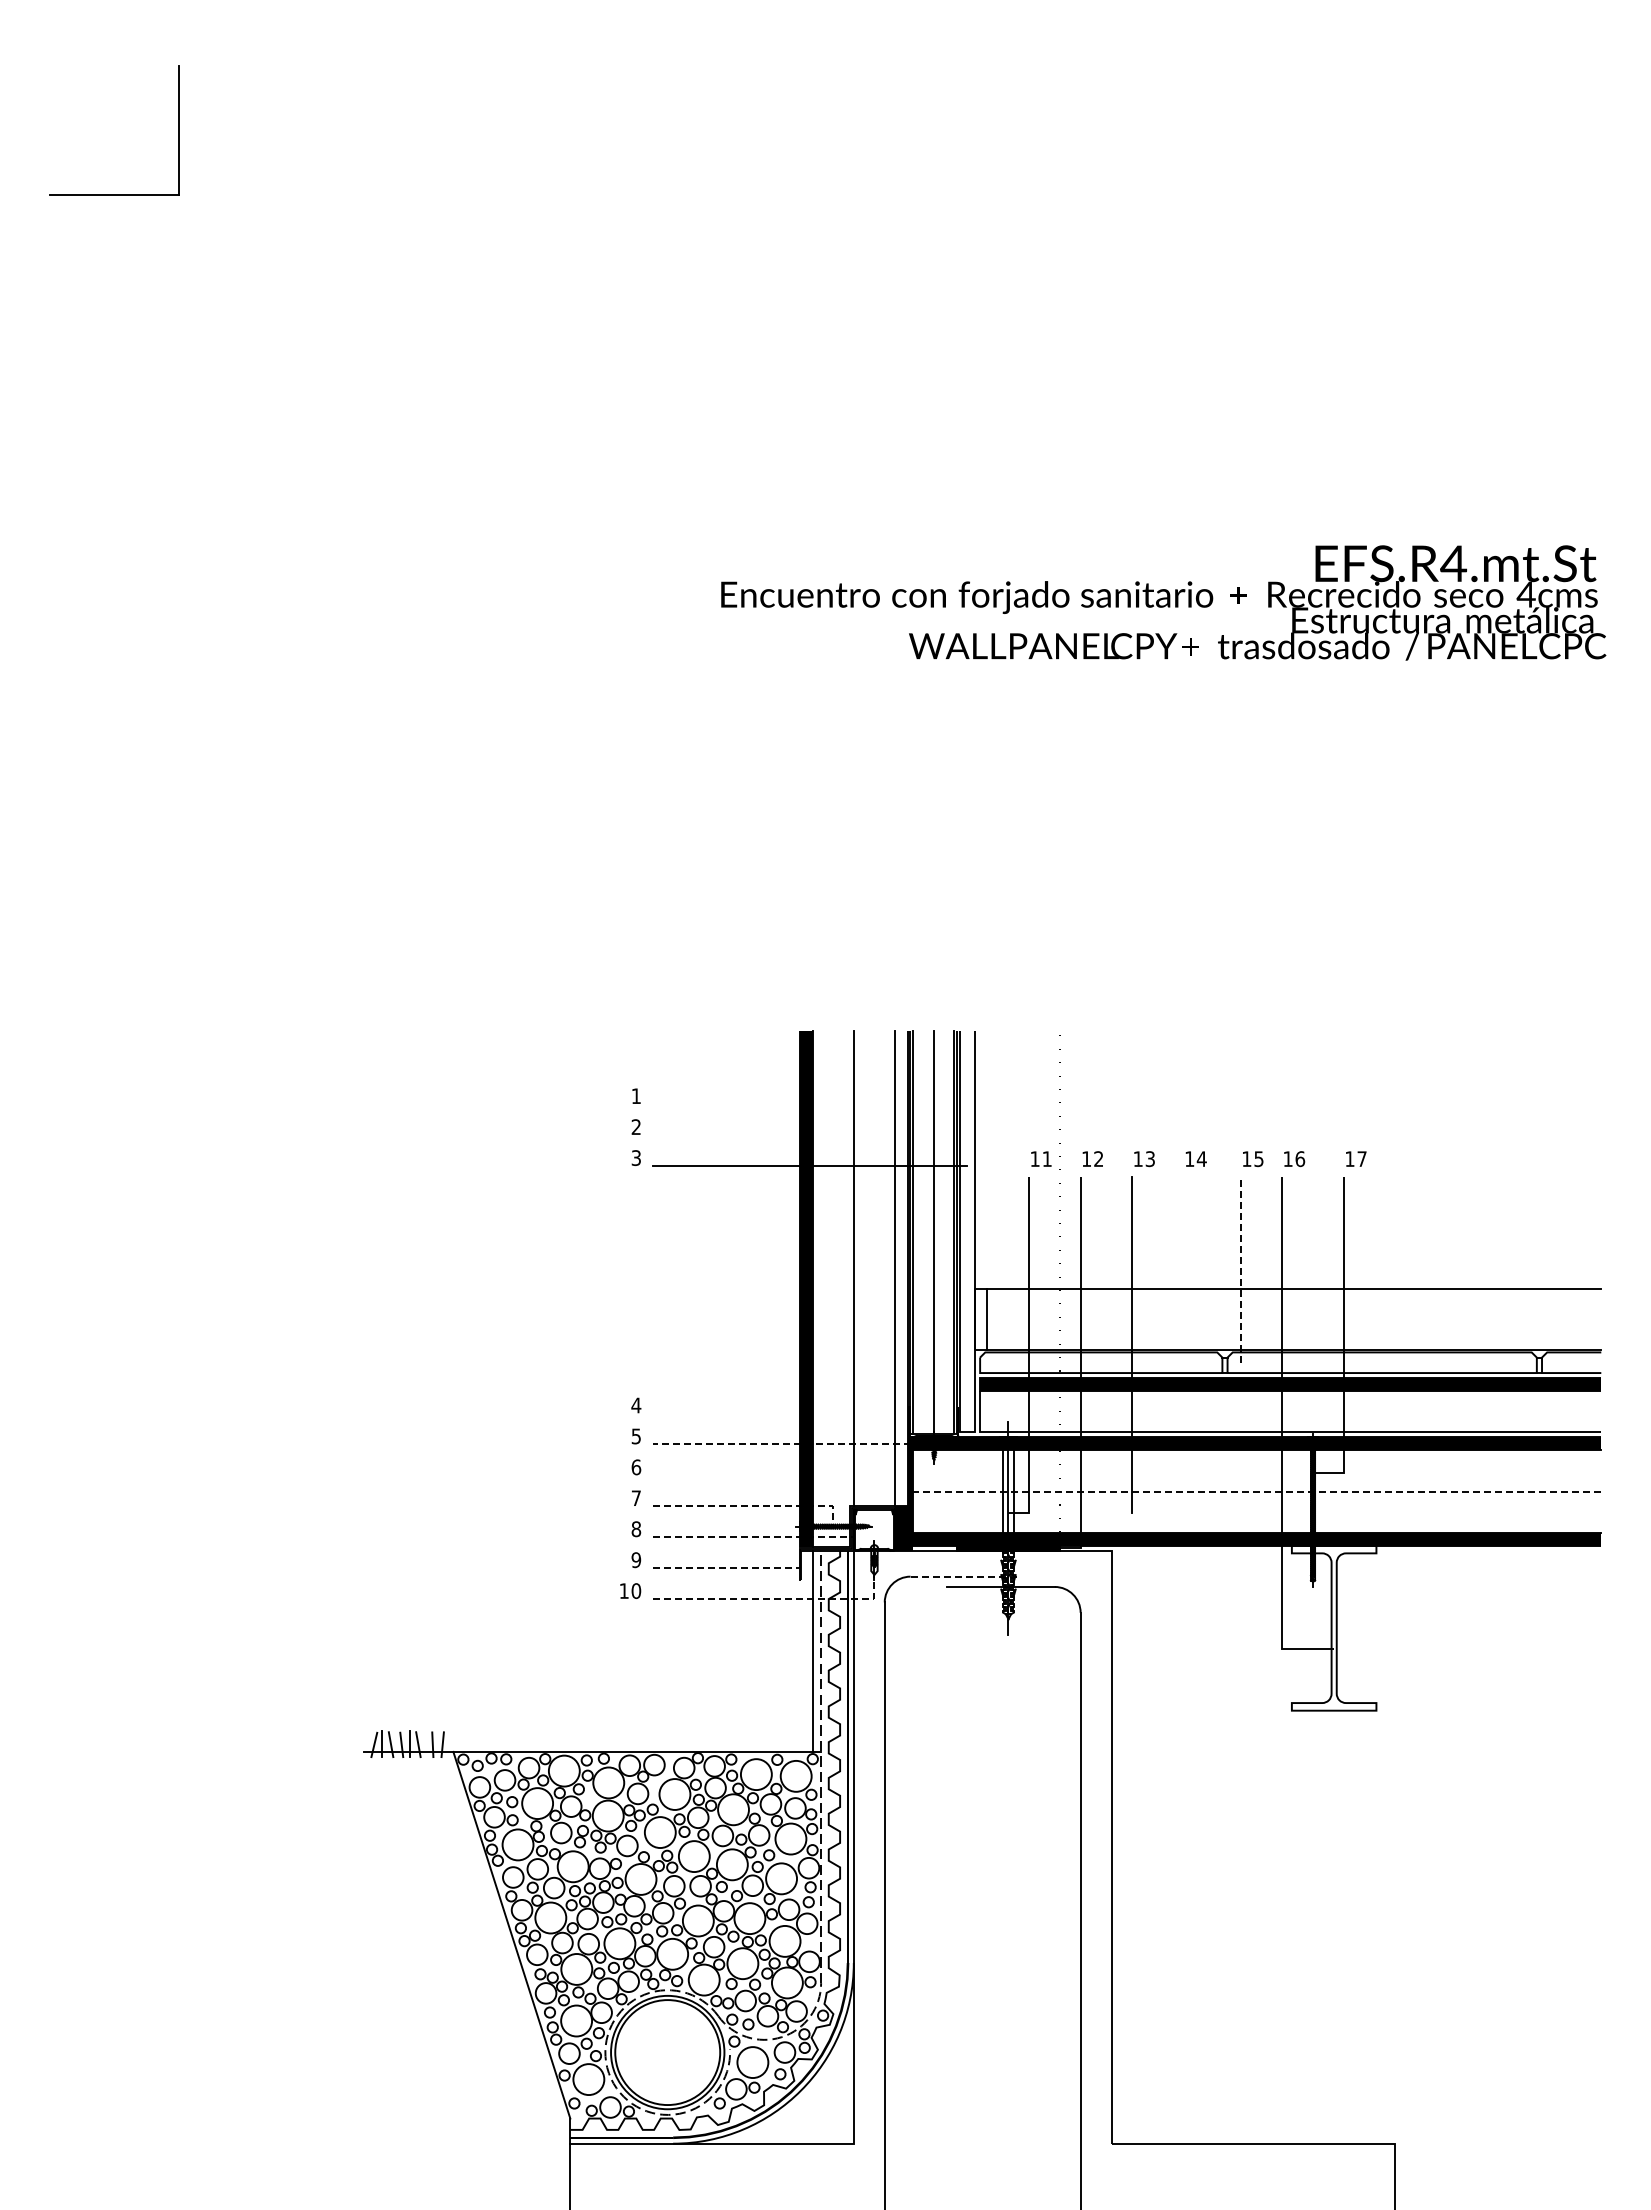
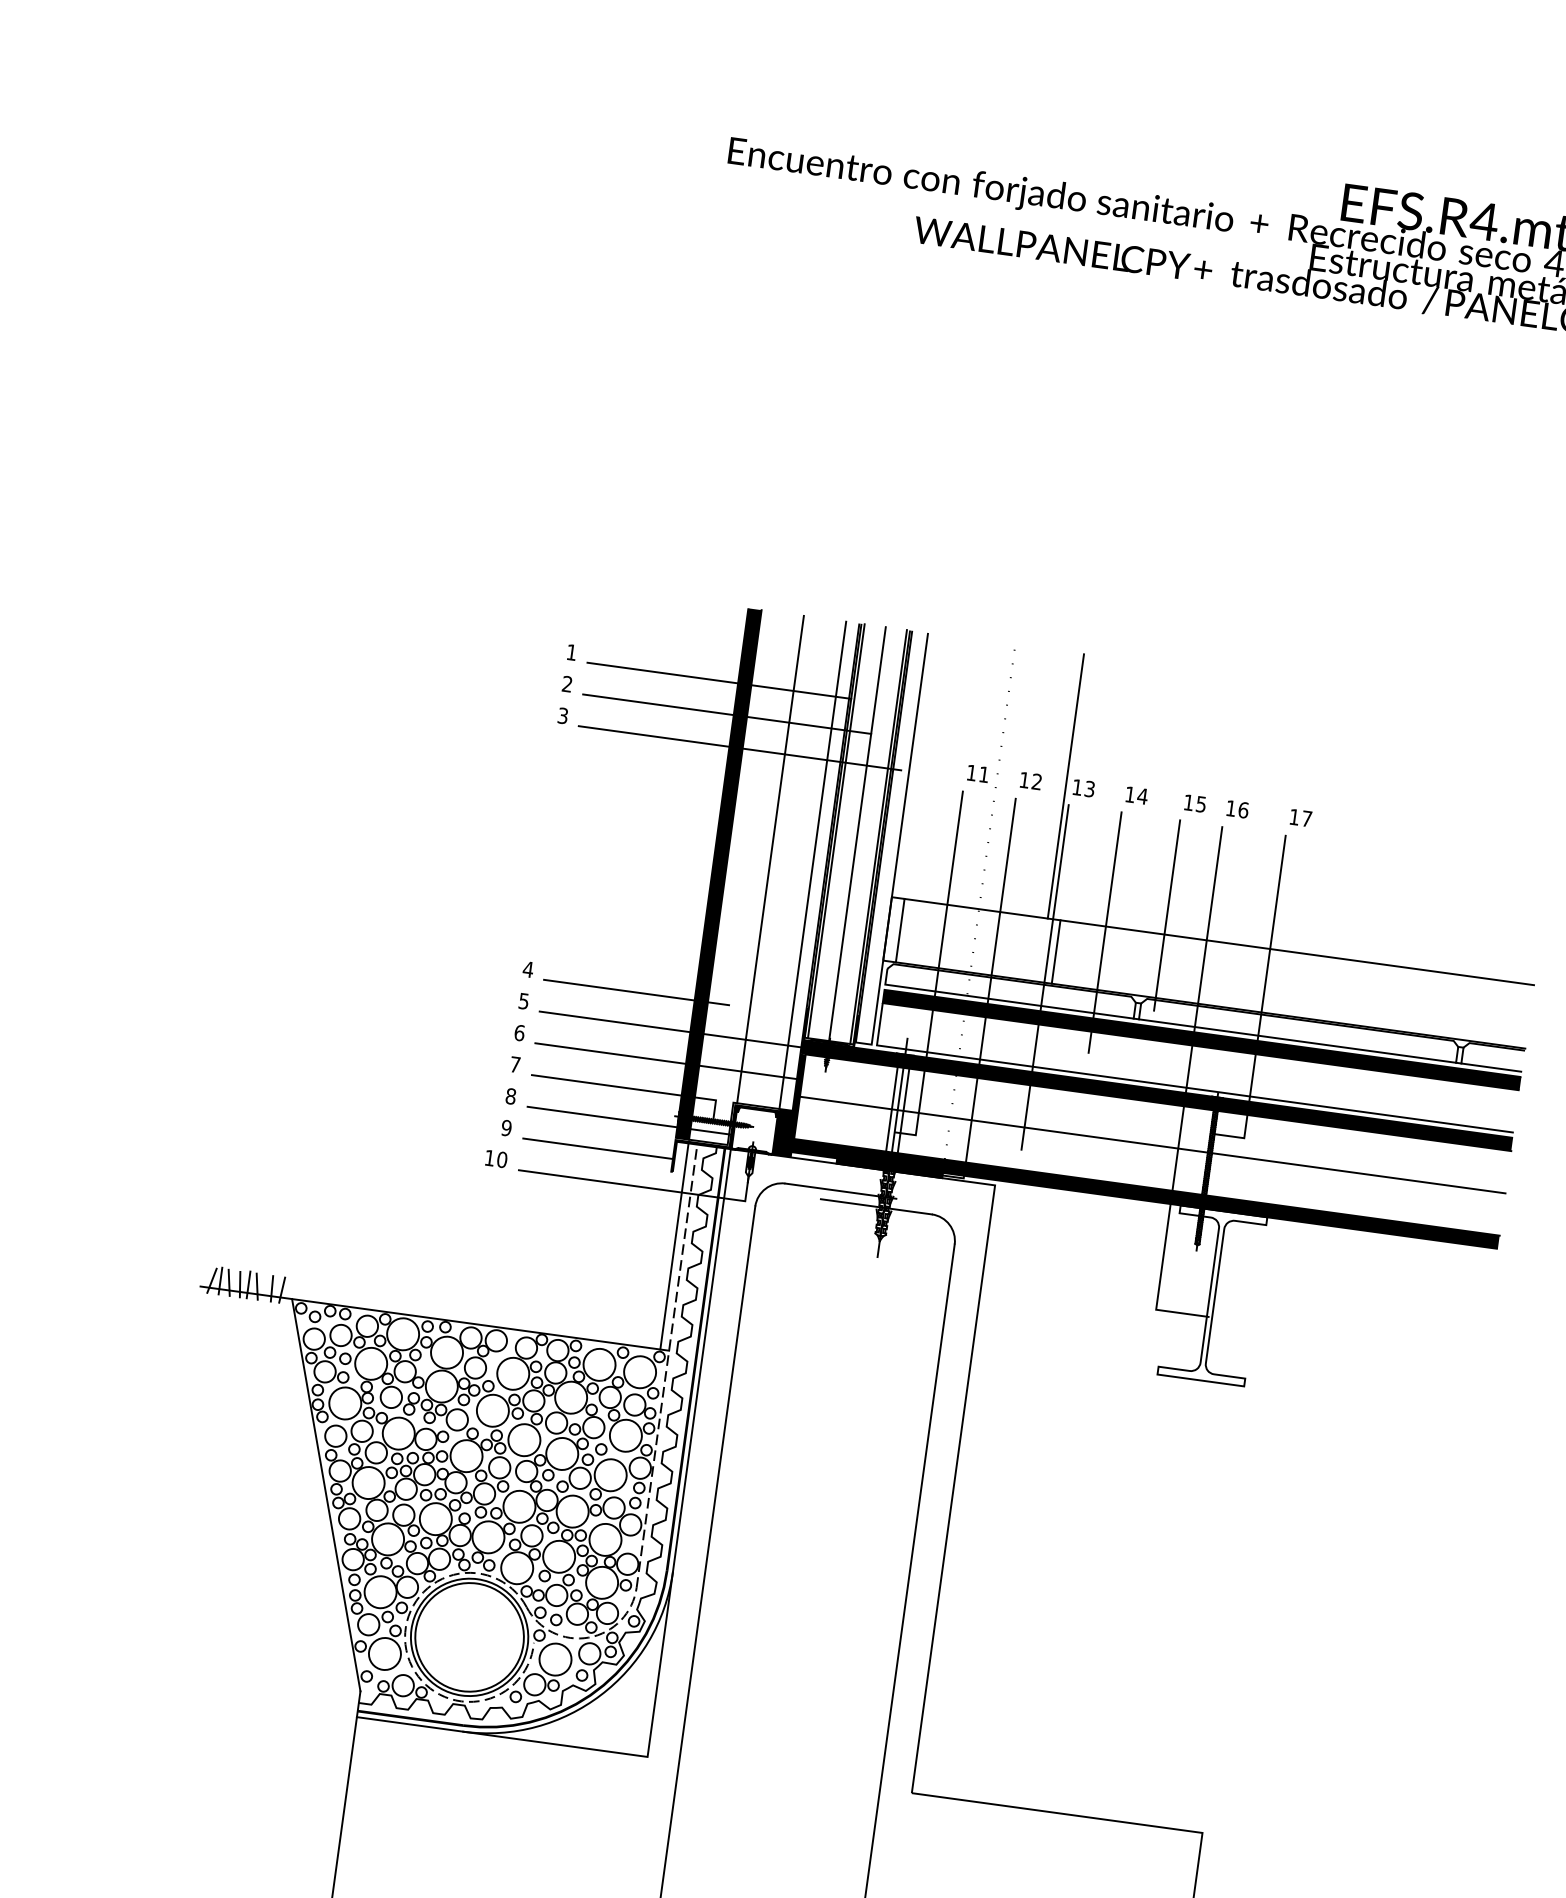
line: (781, 1103) -> (719, 680), added
line: (792, 1134) -> (726, 713), added
line: (1127, 1159) -> (1066, 786), added
line: (1240, 1269) -> (1166, 915), dashed -> solid
line: (1183, 1294) -> (1104, 932), added
line: (1139, 1319) -> (1056, 952), added
line: (742, 1413) -> (636, 992), added
line: (781, 1444) -> (671, 1029), dashed -> solid
line: (781, 1475) -> (667, 1061), added
line: (1256, 1491) -> (1152, 1144), dashed -> solid
line: (754, 1506) -> (635, 1089), dashed -> solid
line: (753, 1536) -> (630, 1120), dashed -> solid
line: (726, 1567) -> (597, 1148), dashed -> solid
line: (965, 1576) -> (841, 1191), dashed -> solid
line: (776, 1598) -> (644, 1187), dashed -> solid

